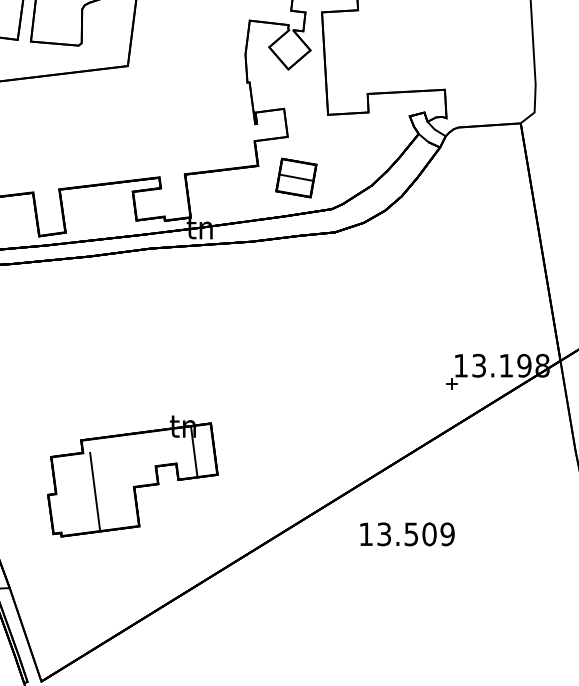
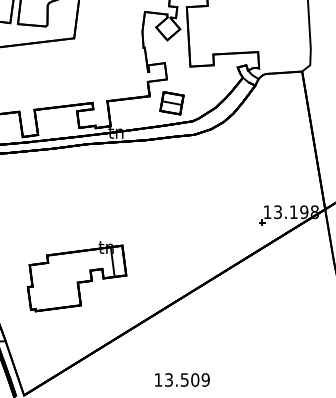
line: (95, 490) -> (55, 284), removed
text: (407, 533) -> (182, 379), moved

